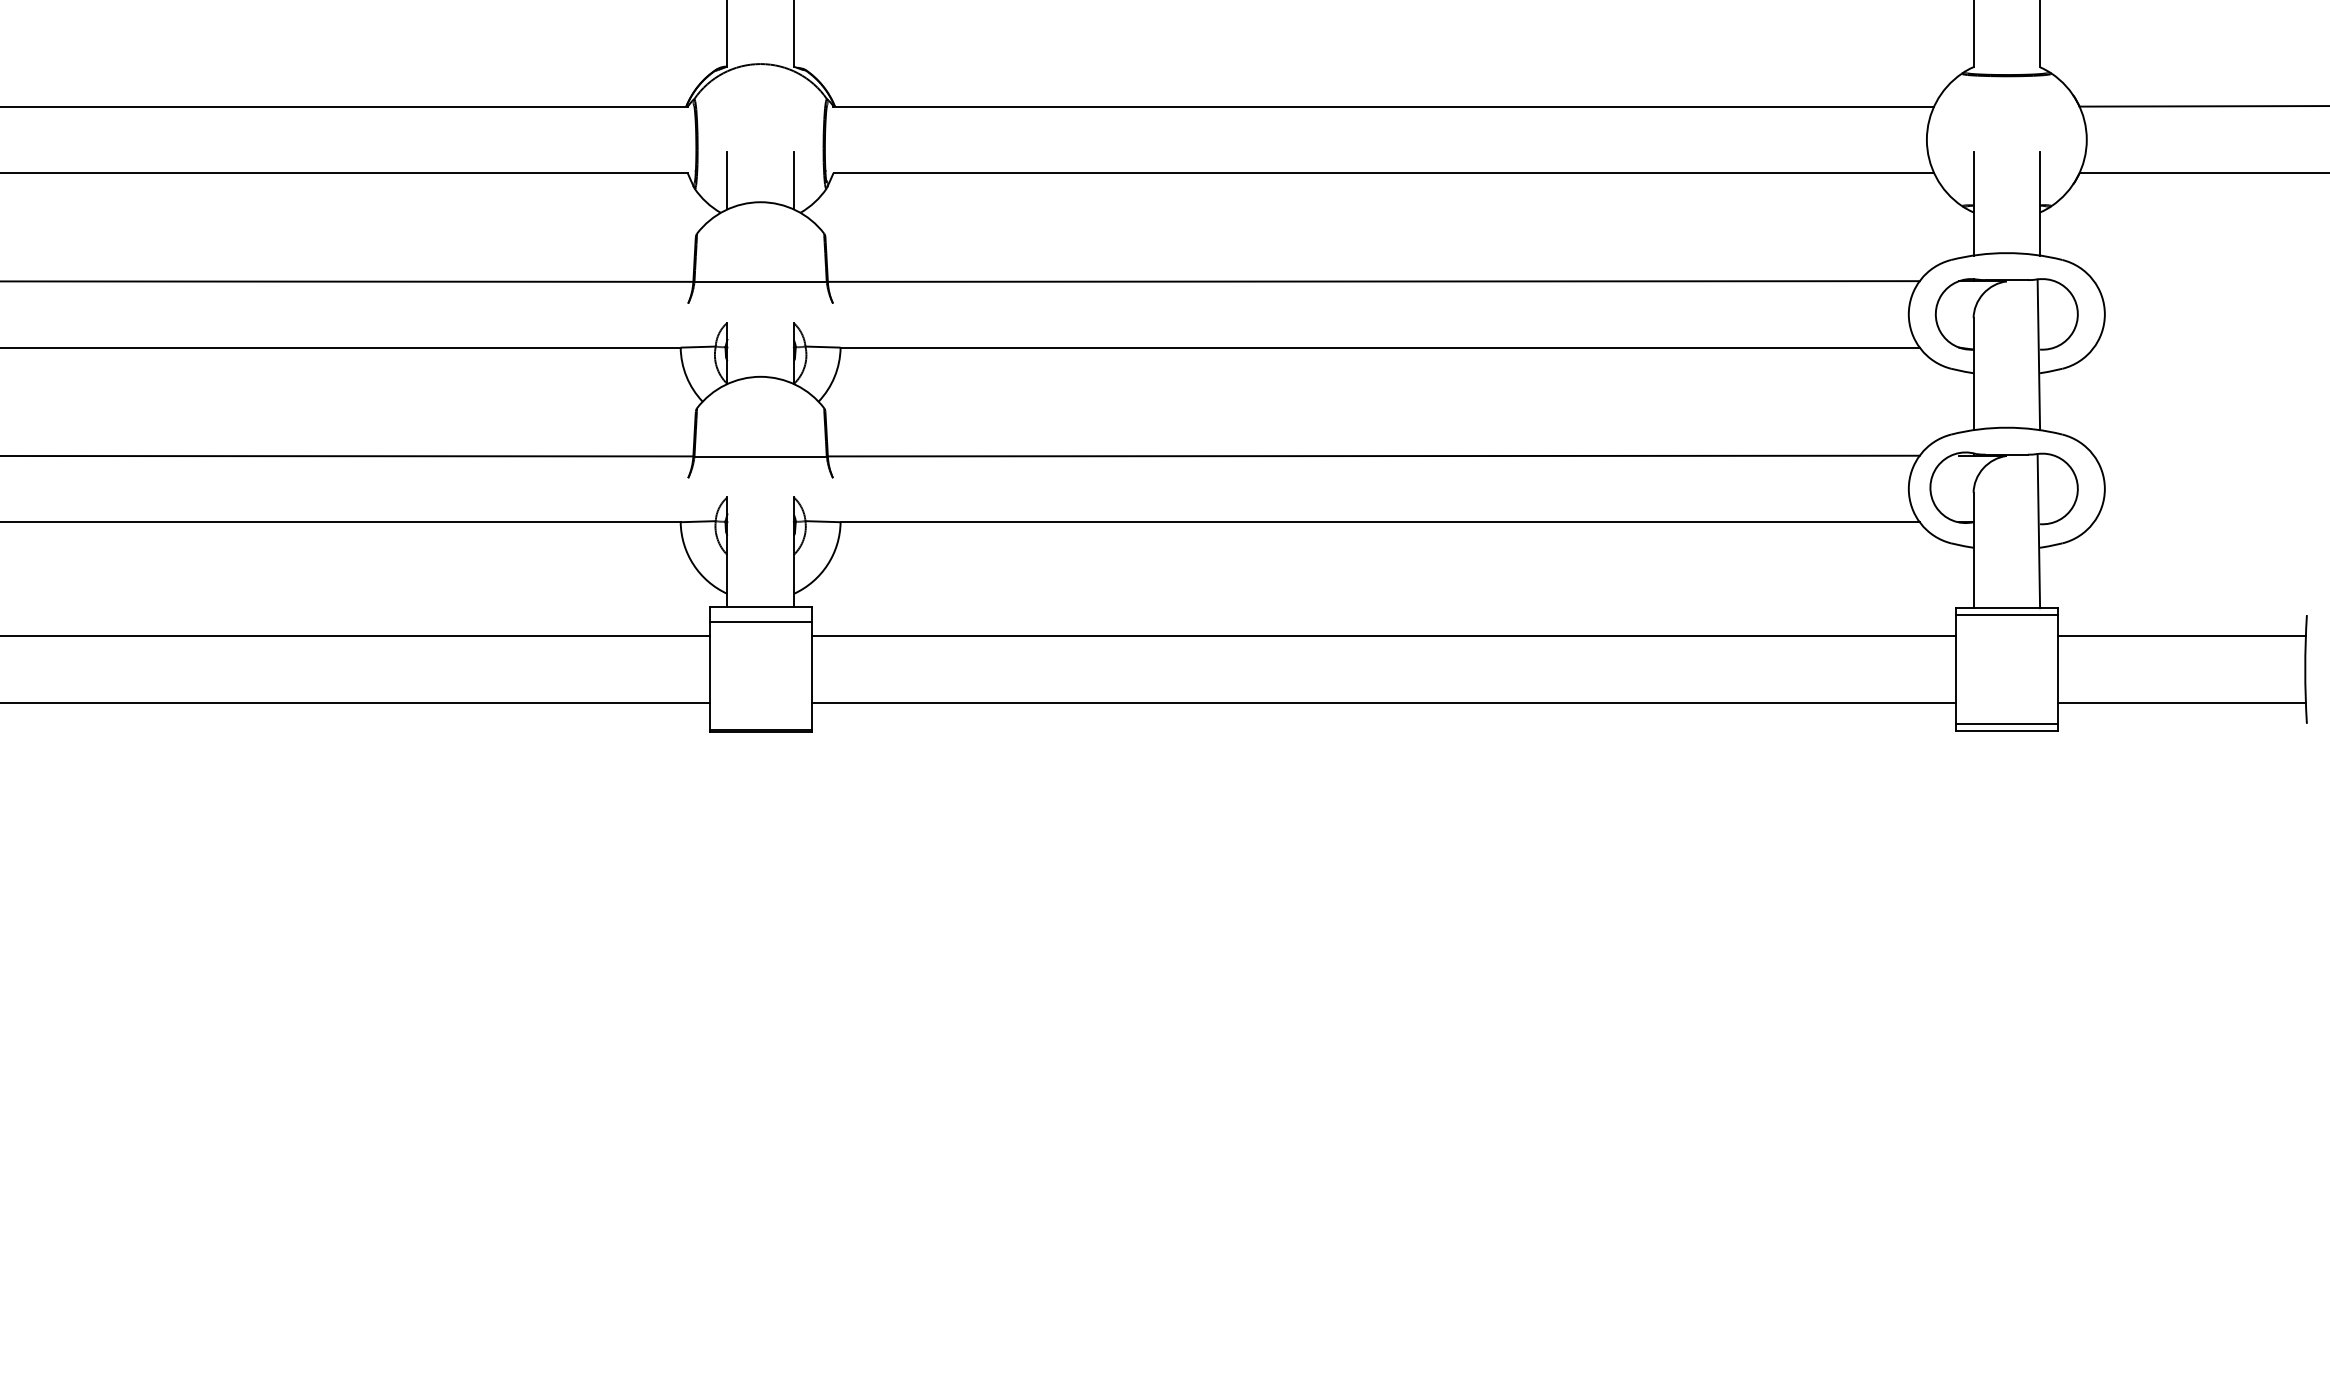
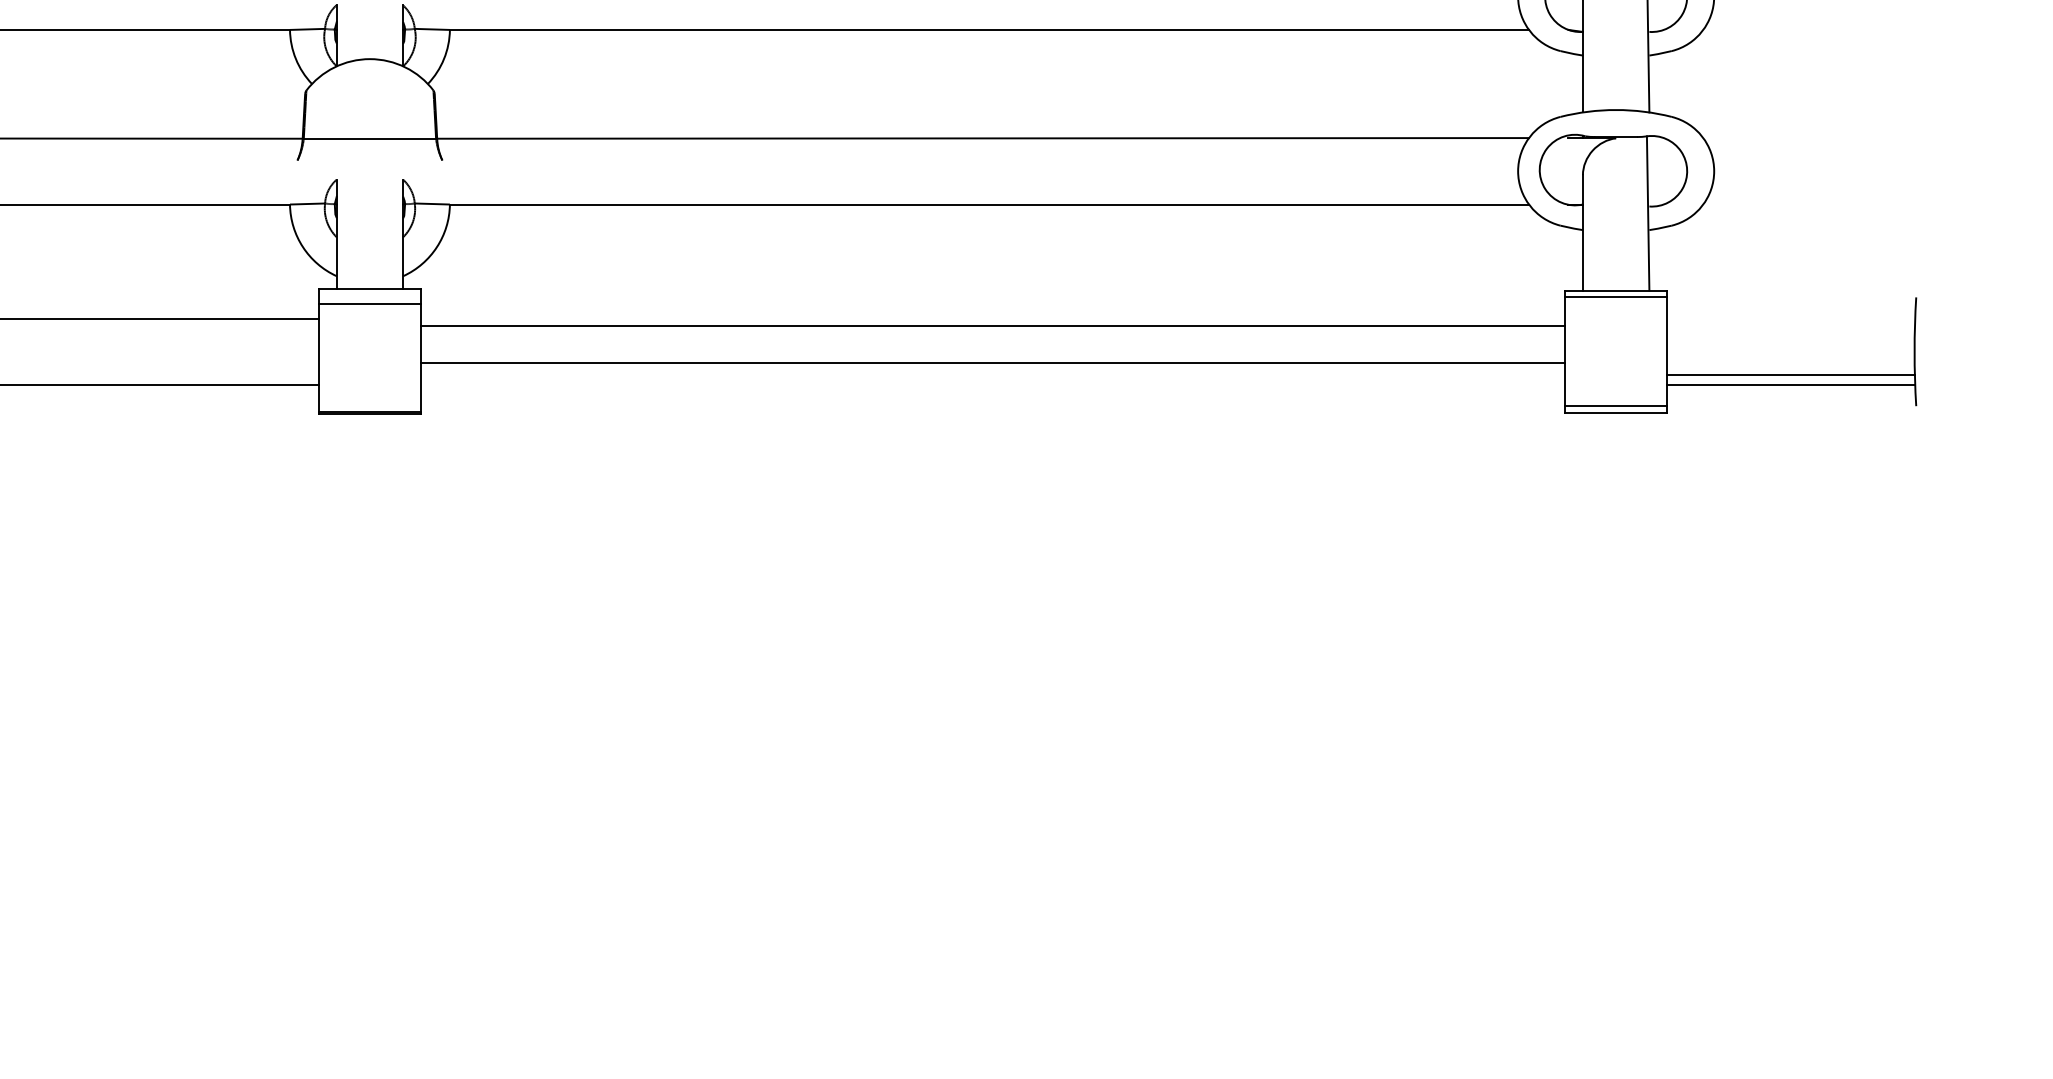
line: (1383, 636) -> (992, 362), moved
line: (2181, 636) -> (1790, 374), moved
line: (1383, 702) -> (992, 325), moved

